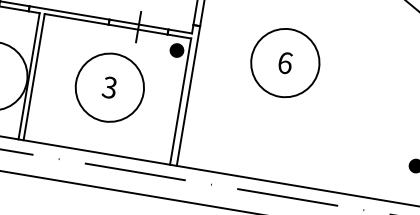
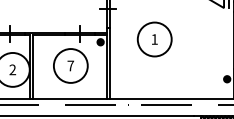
text: (284, 62) -> (154, 39), 6 -> 1
text: (109, 86) -> (70, 65), 3 -> 7

